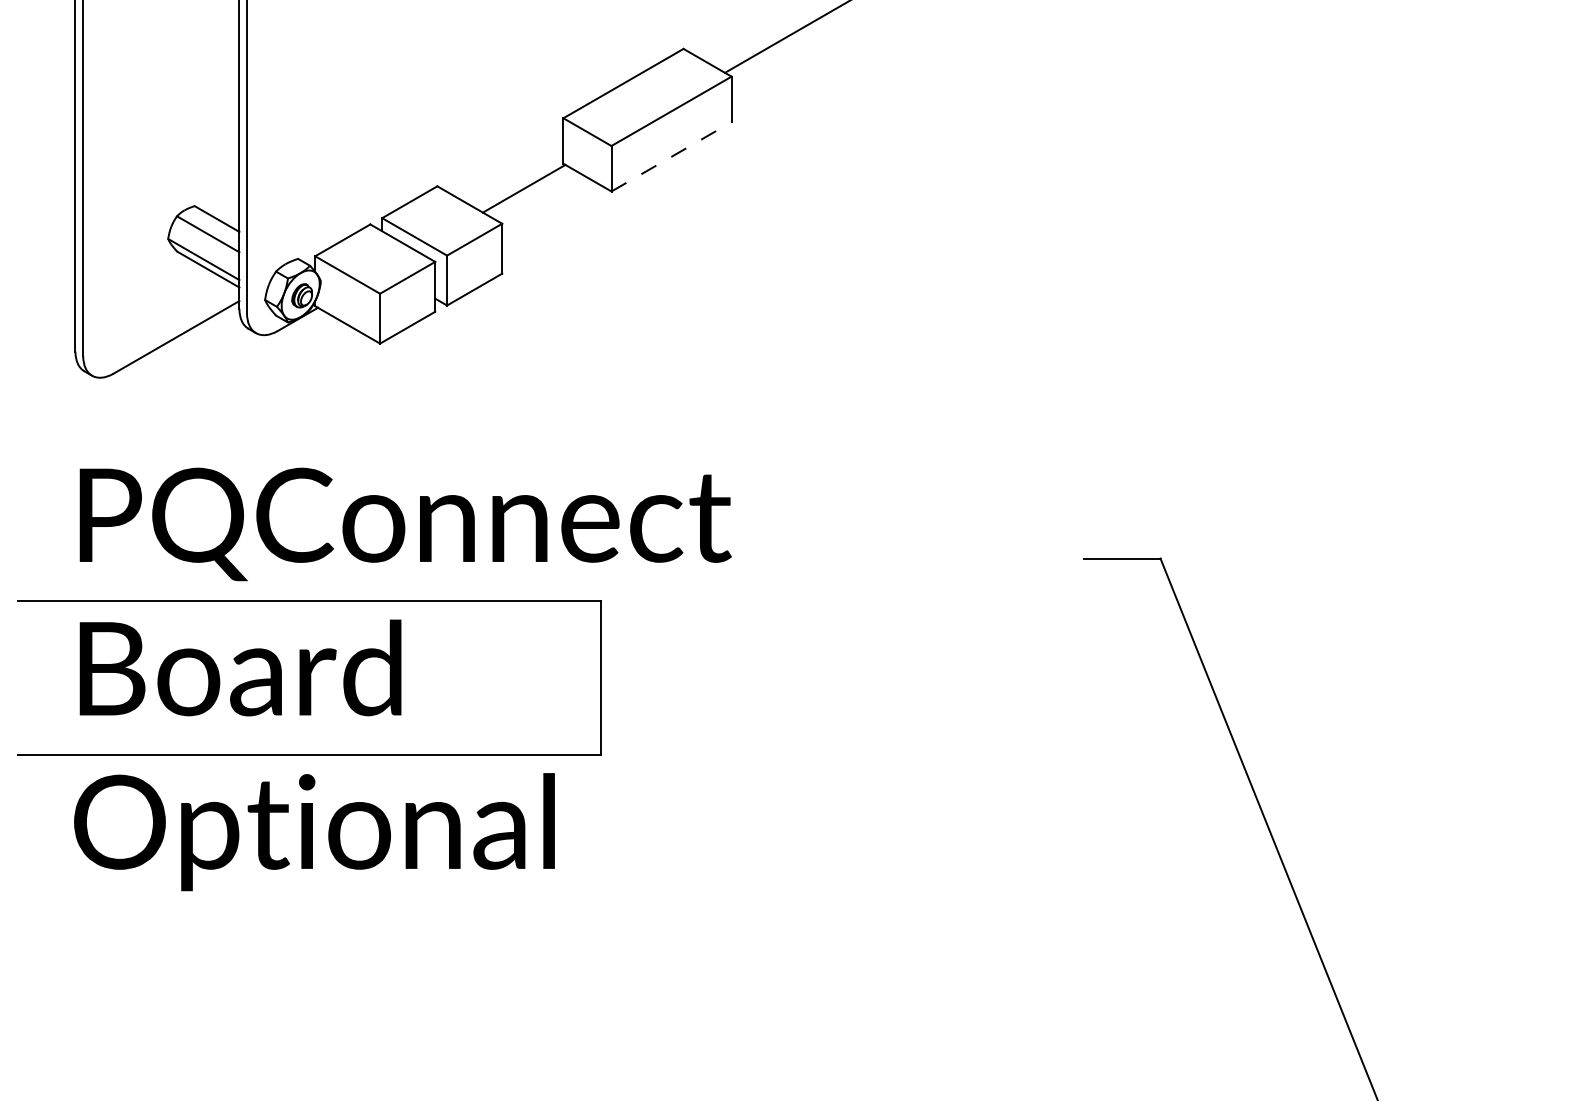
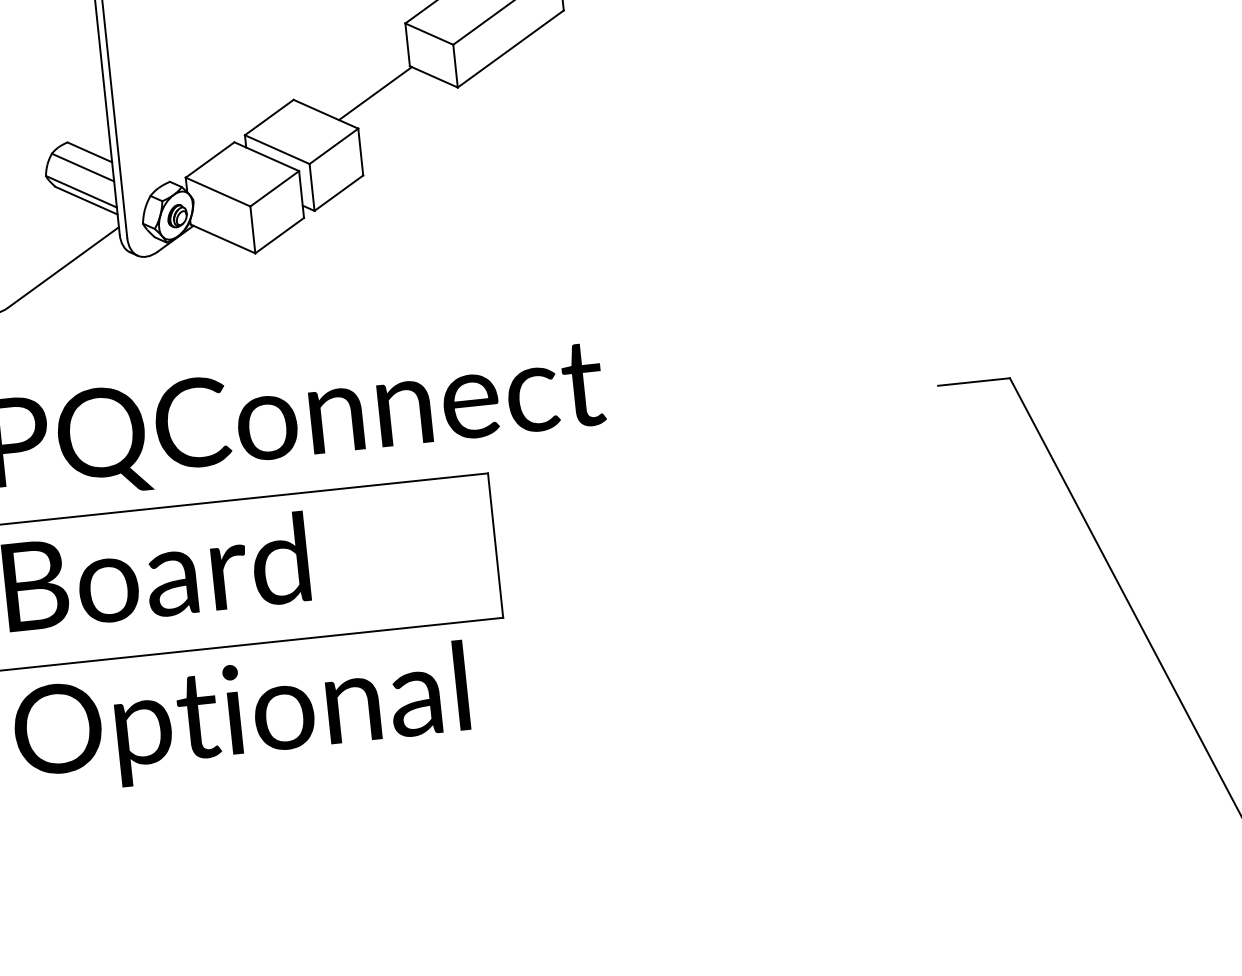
line: (671, 156) -> (510, 48), dashed -> solid

